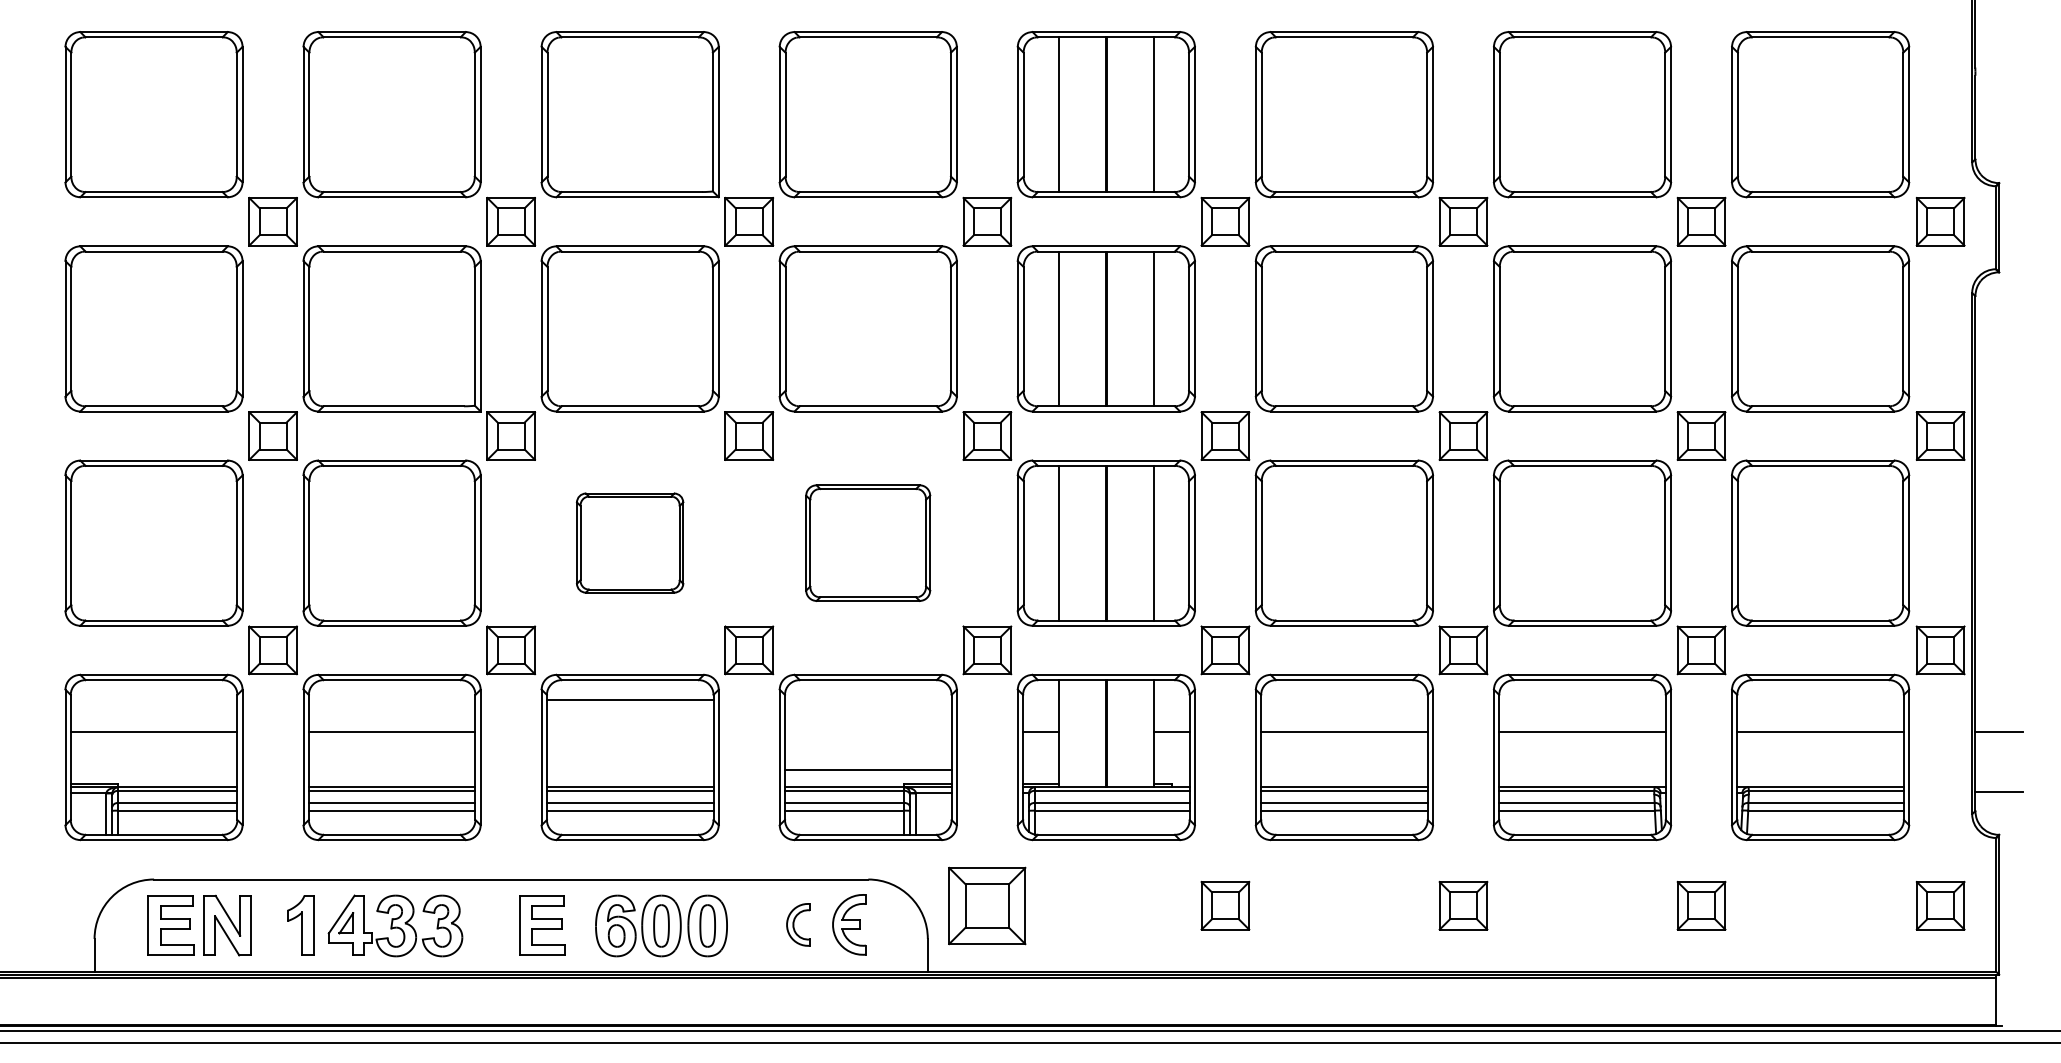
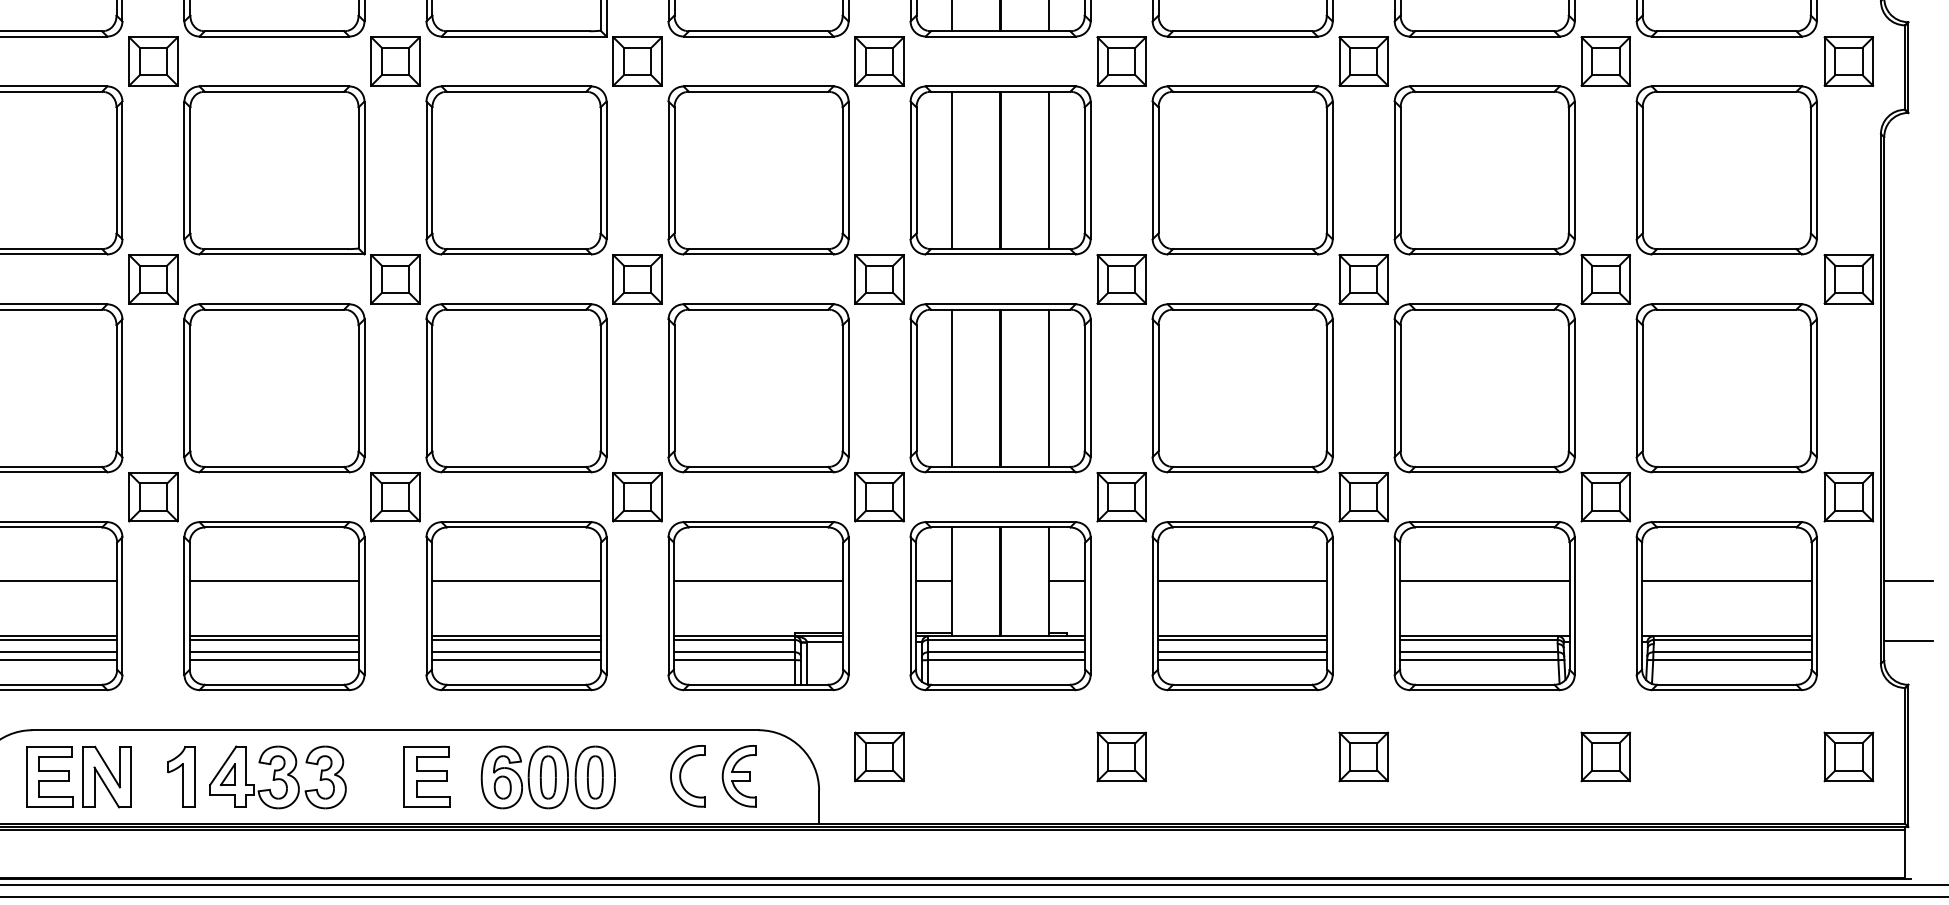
part: (629, 542) -> (515, 387), size x1.67
part: (867, 542) -> (757, 387), size x1.43
line: (629, 700) -> (515, 580), moved
line: (867, 770) -> (757, 580), moved
part: (987, 905) -> (879, 756), size x0.62
part: (798, 924) -> (687, 775), size x1.43

